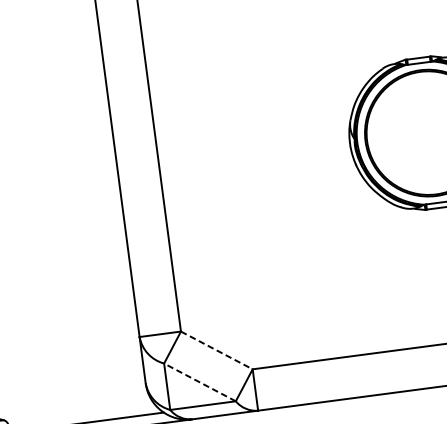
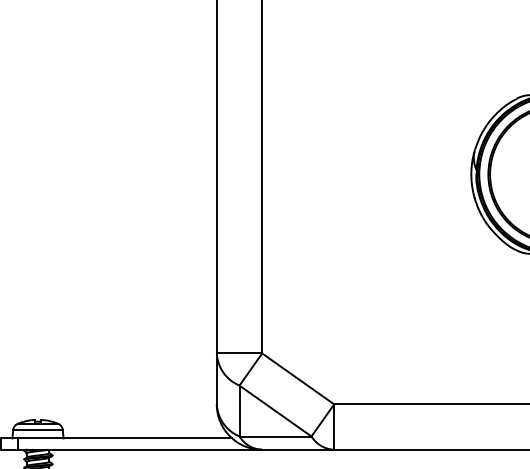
line: (217, 350) -> (298, 379), dashed -> solid
line: (199, 381) -> (275, 410), dashed -> solid

